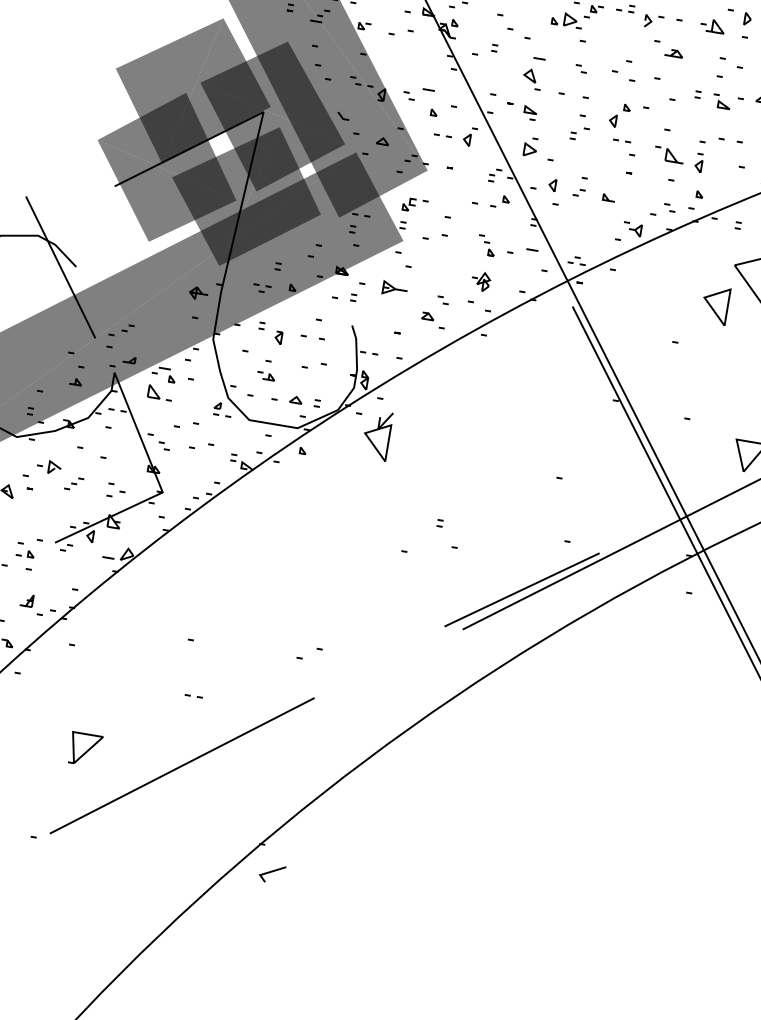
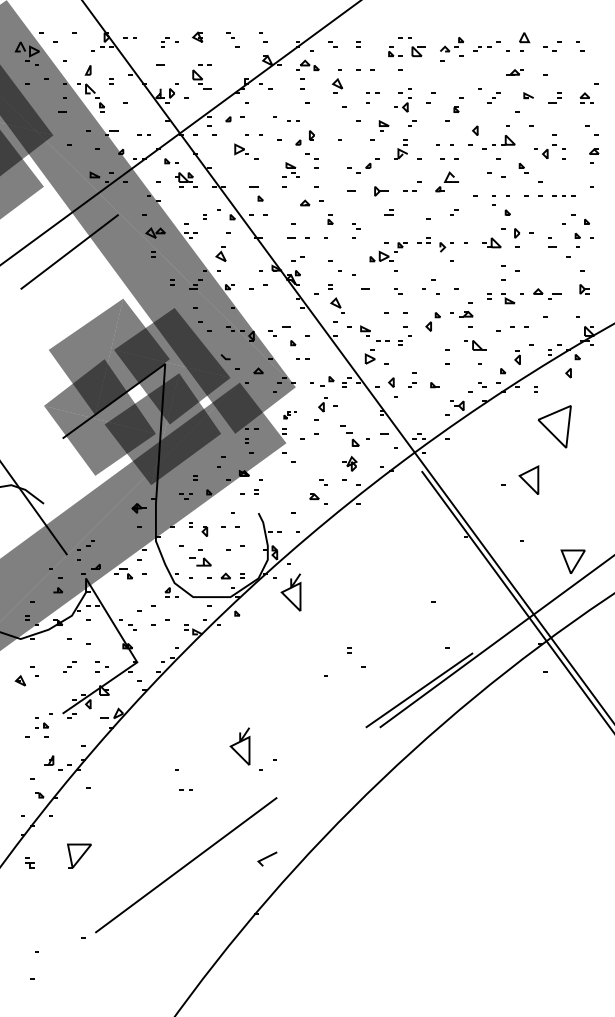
part: (674, 53) -> (466, 314), moved
part: (531, 79) -> (337, 305), moved
part: (468, 136) -> (322, 404), moved
line: (618, 140) -> (380, 340), moved
part: (698, 162) -> (517, 357), moved
part: (500, 201) -> (327, 381), moved
part: (413, 205) -> (289, 415), size x0.7
part: (486, 245) -> (349, 436), size x1.4
part: (394, 289) -> (285, 480), removed
part: (715, 304) -> (528, 479), moved
part: (266, 376) -> (200, 562), size x1.6
part: (159, 392) -> (122, 587), removed
part: (49, 465) -> (48, 656), removed
part: (276, 623) -> (239, 746), added
line: (190, 695) -> (183, 789), moved
part: (85, 748) -> (79, 855), moved
line: (272, 873) -> (267, 858), moved

